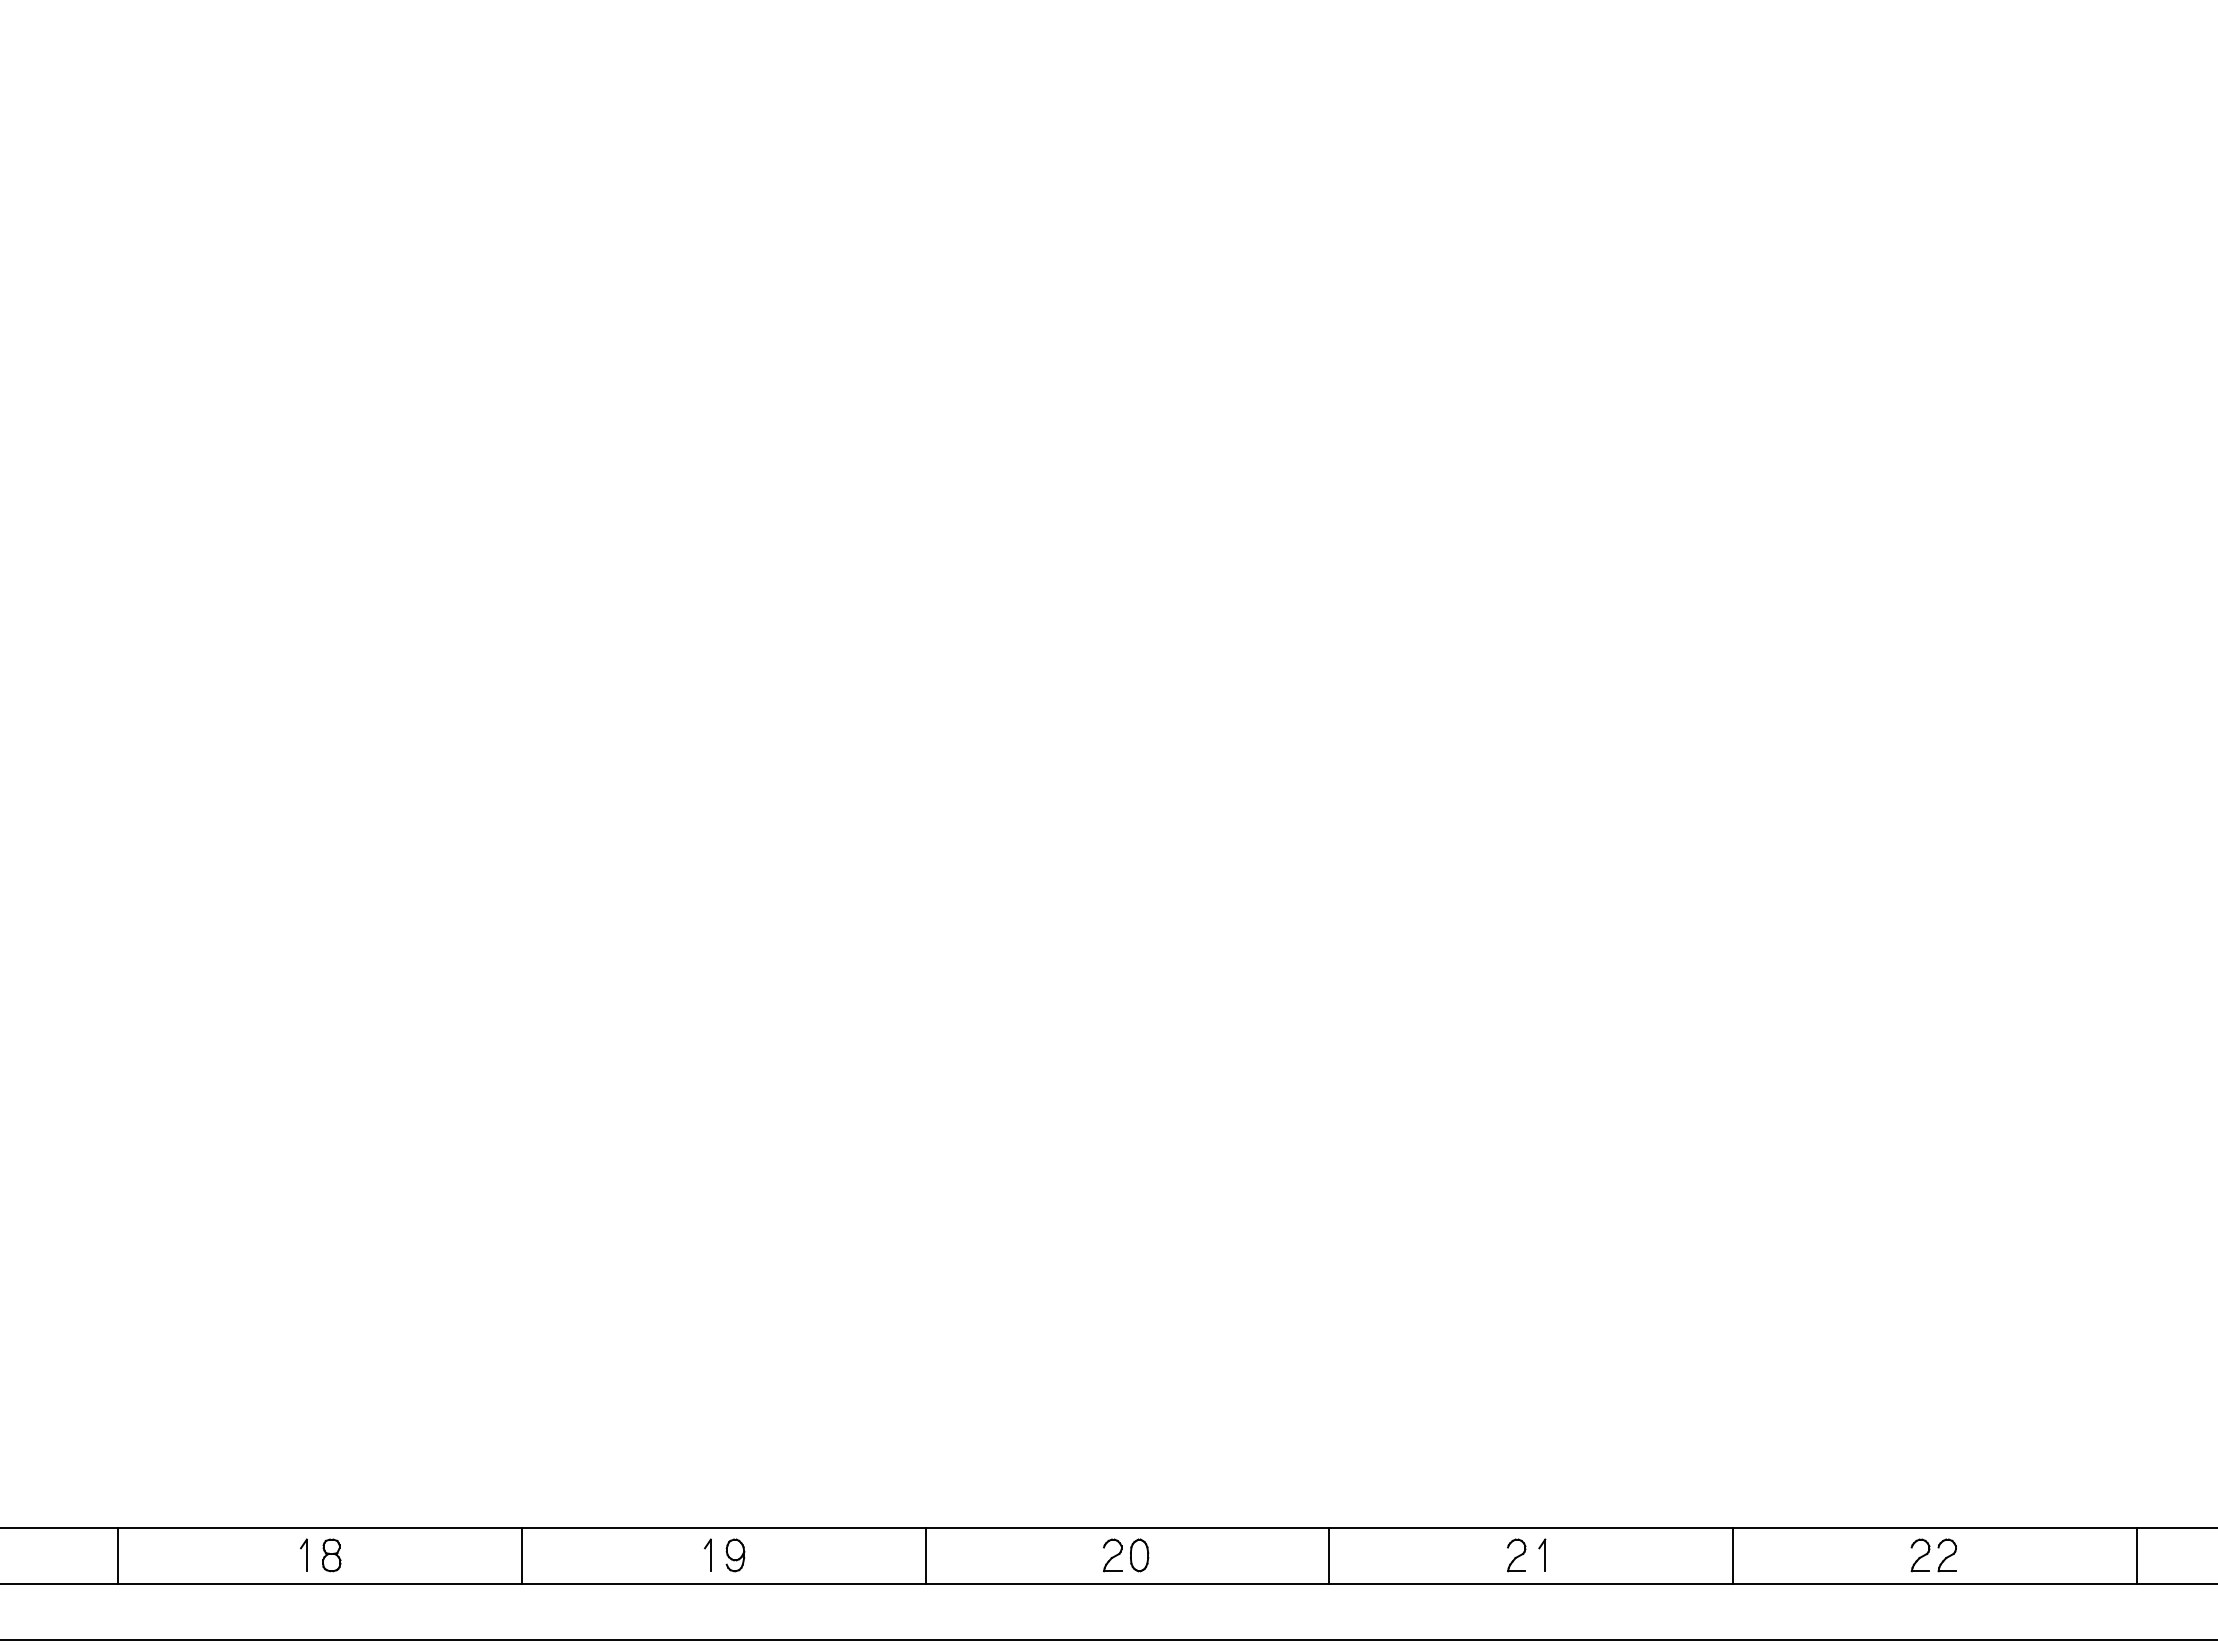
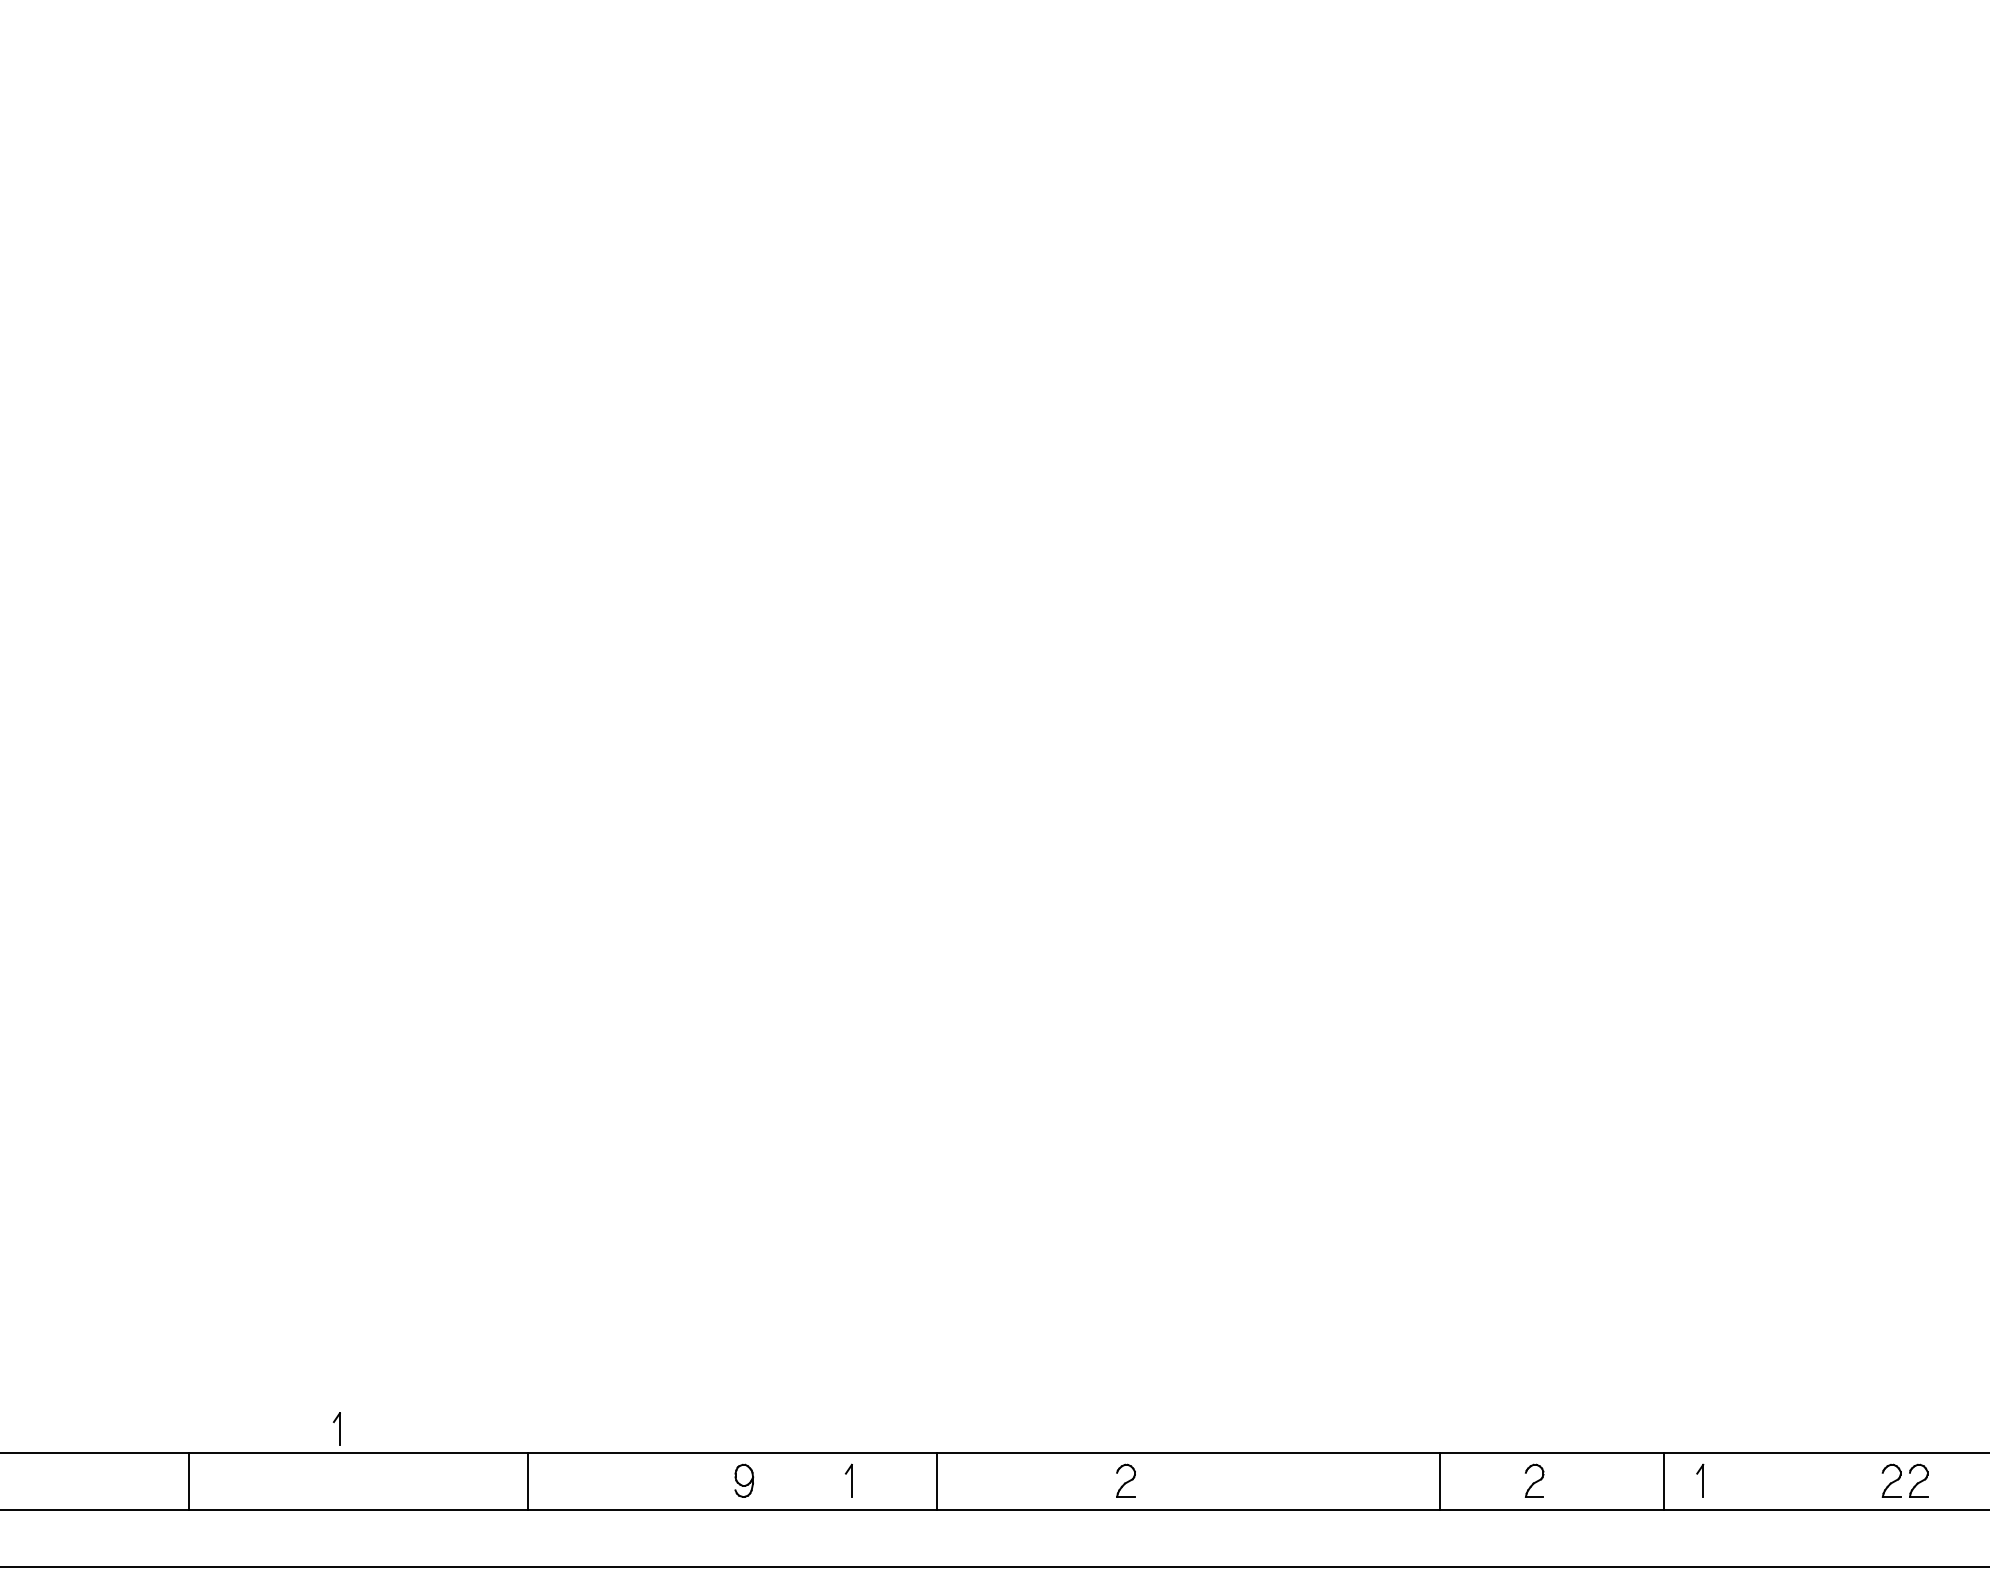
part: (303, 1554) -> (336, 1428), moved
part: (707, 1554) -> (848, 1479), moved
part: (1542, 1554) -> (1700, 1479), moved
part: (331, 1555) -> (335, 1480), removed
part: (1139, 1555) -> (1153, 1480), removed
part: (1933, 1555) -> (1904, 1480), moved
line: (117, 1556) -> (188, 1481), moved
line: (1329, 1556) -> (1440, 1481), moved
line: (1733, 1556) -> (1663, 1481), moved

